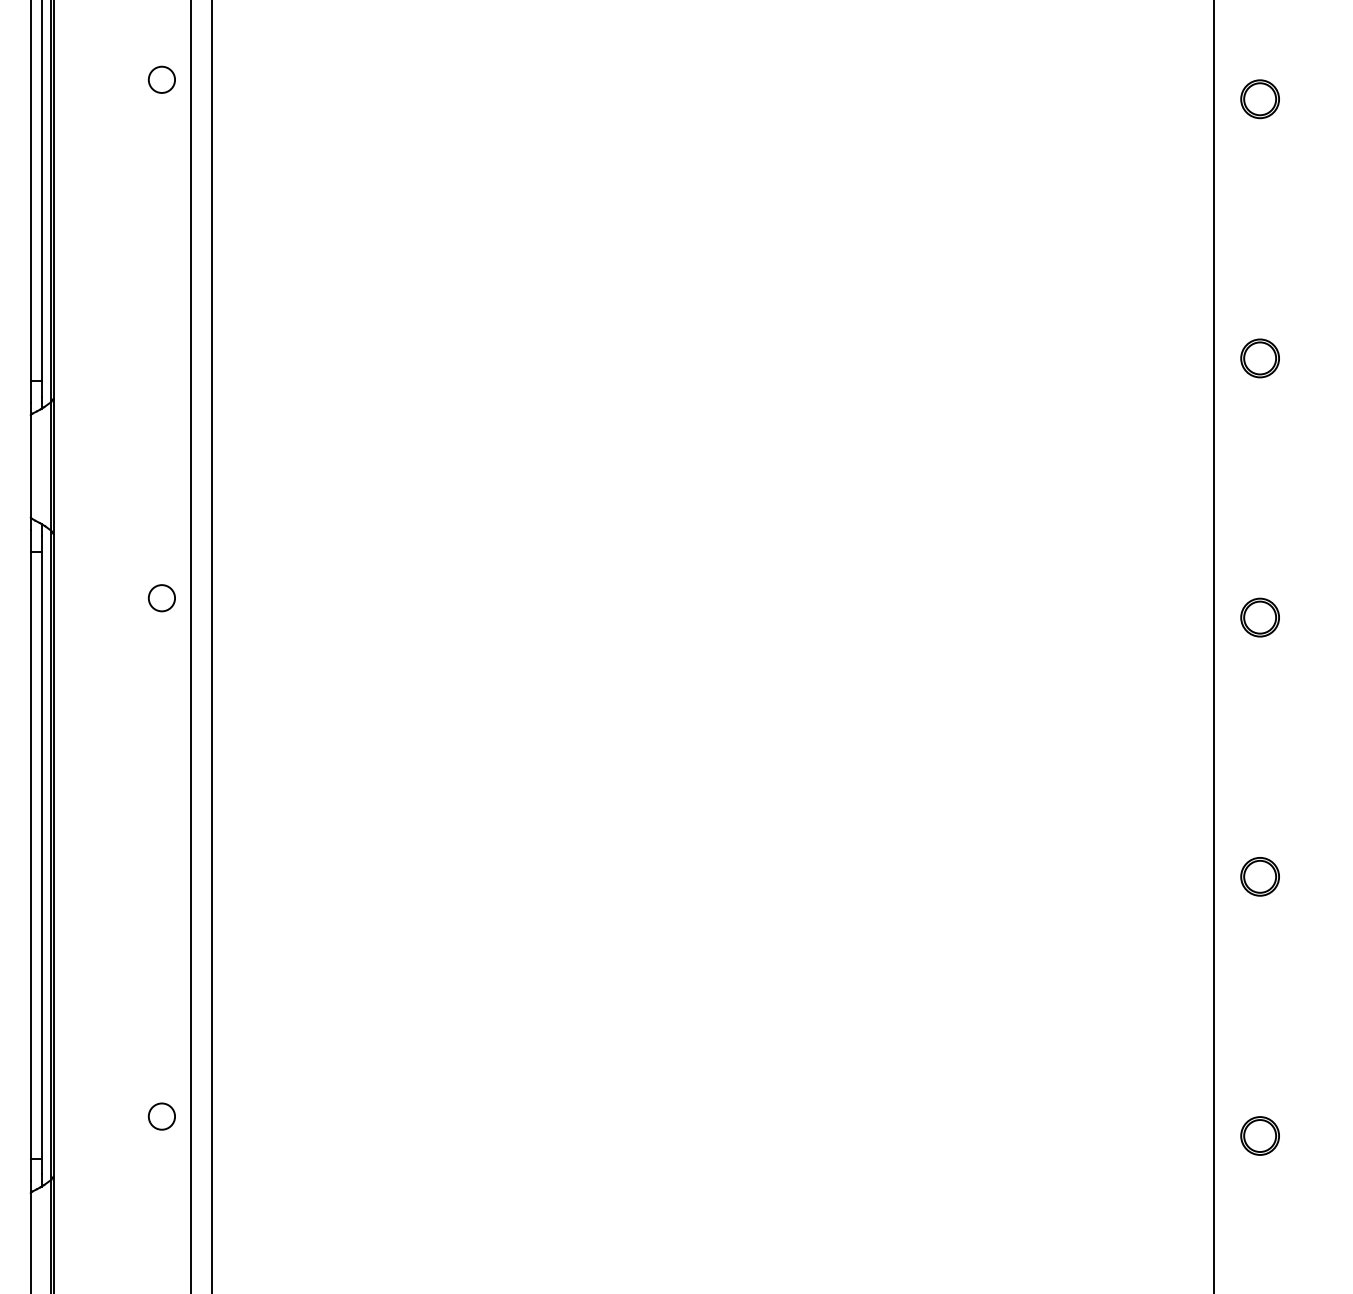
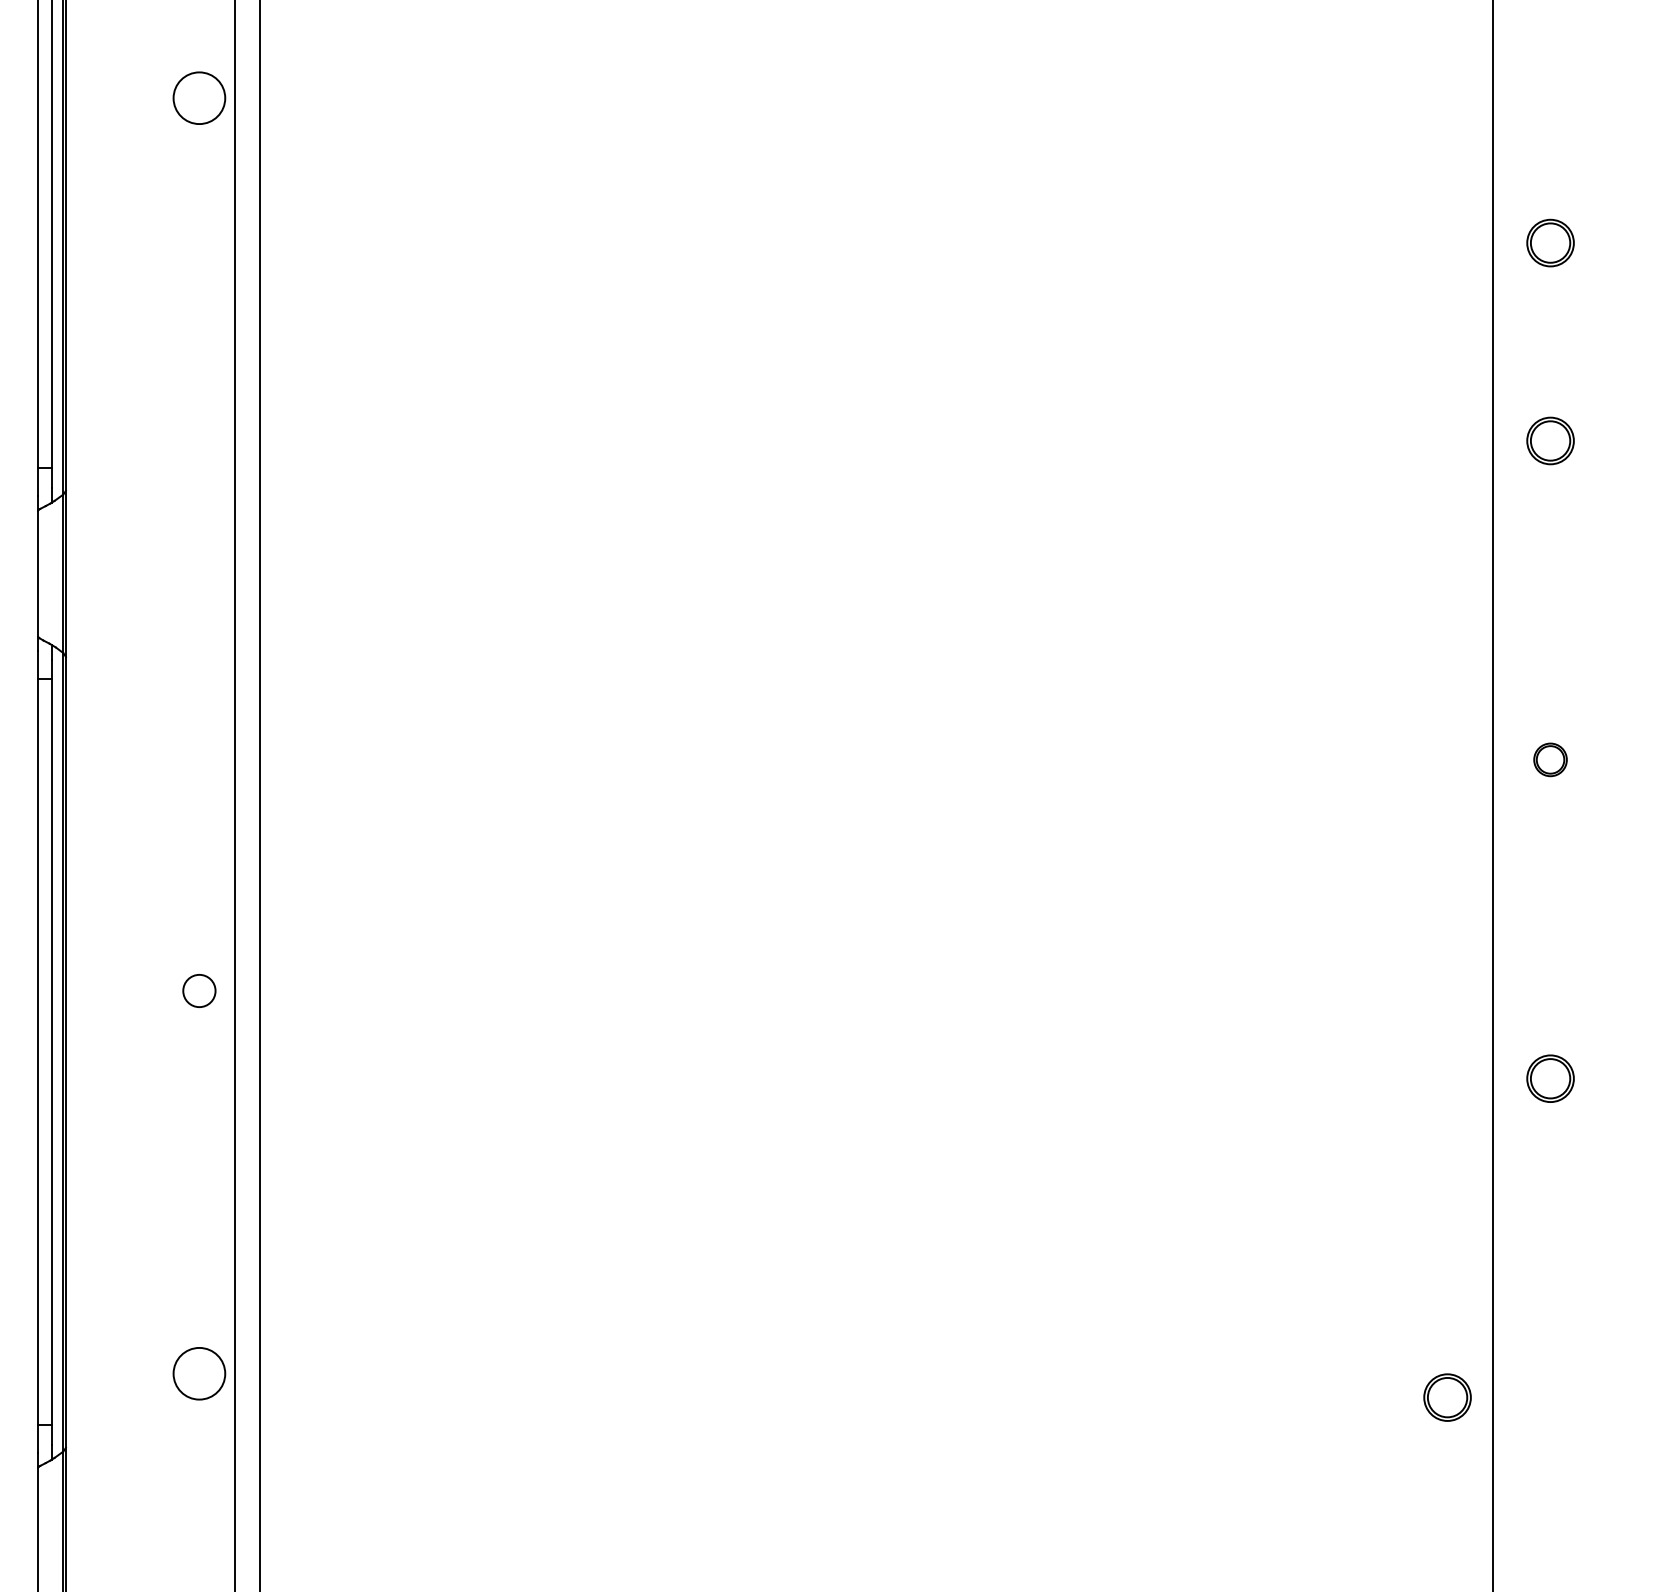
circle: (161, 80) -> (199, 98), size x1.6
part: (1260, 98) -> (1550, 242), moved
circle: (161, 597) -> (199, 990), moved
part: (1260, 617) -> (1550, 759), size x0.7
circle: (161, 1116) -> (199, 1373), size x1.6
part: (1260, 1135) -> (1447, 1397), moved

